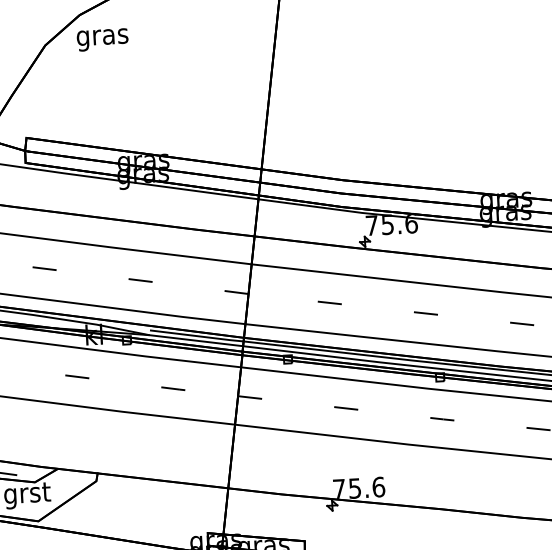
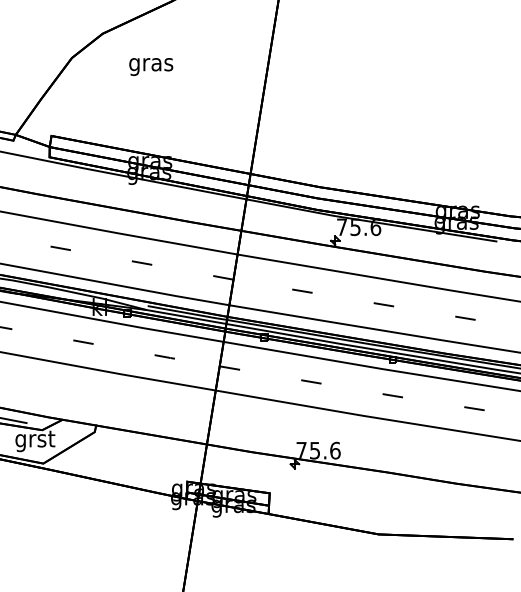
text: (103, 39) -> (151, 66), moved

